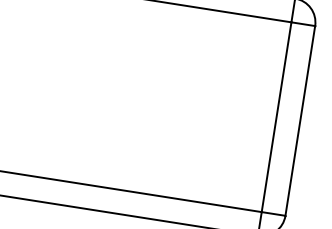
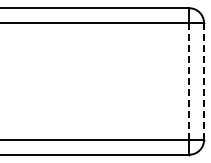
line: (276, 117) -> (189, 81), solid -> dashed
line: (301, 121) -> (204, 81), solid -> dashed

